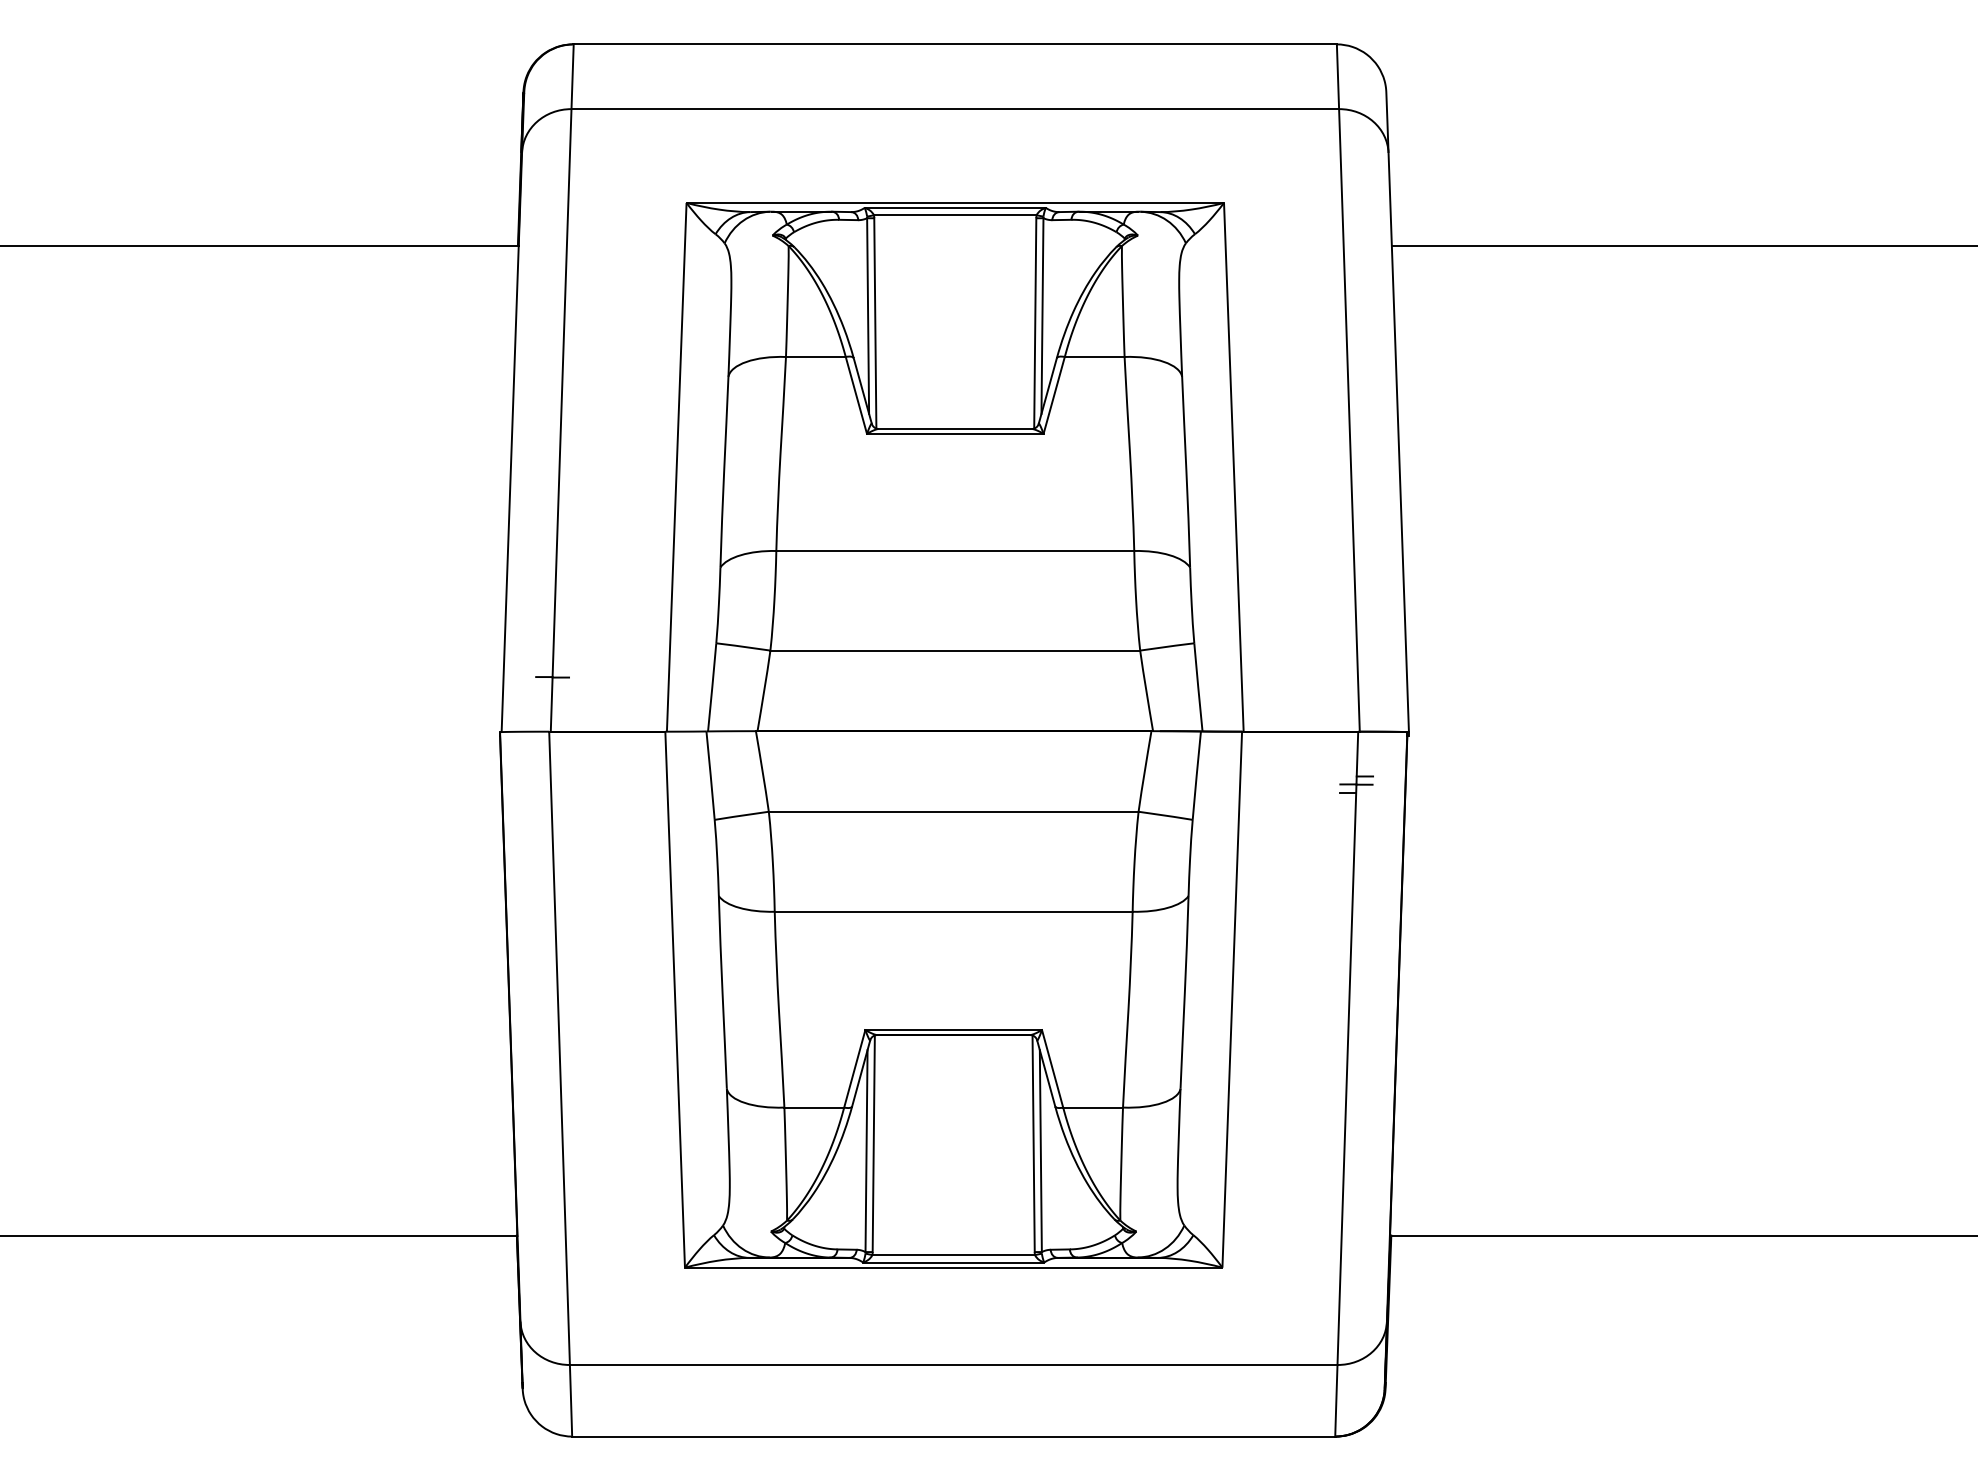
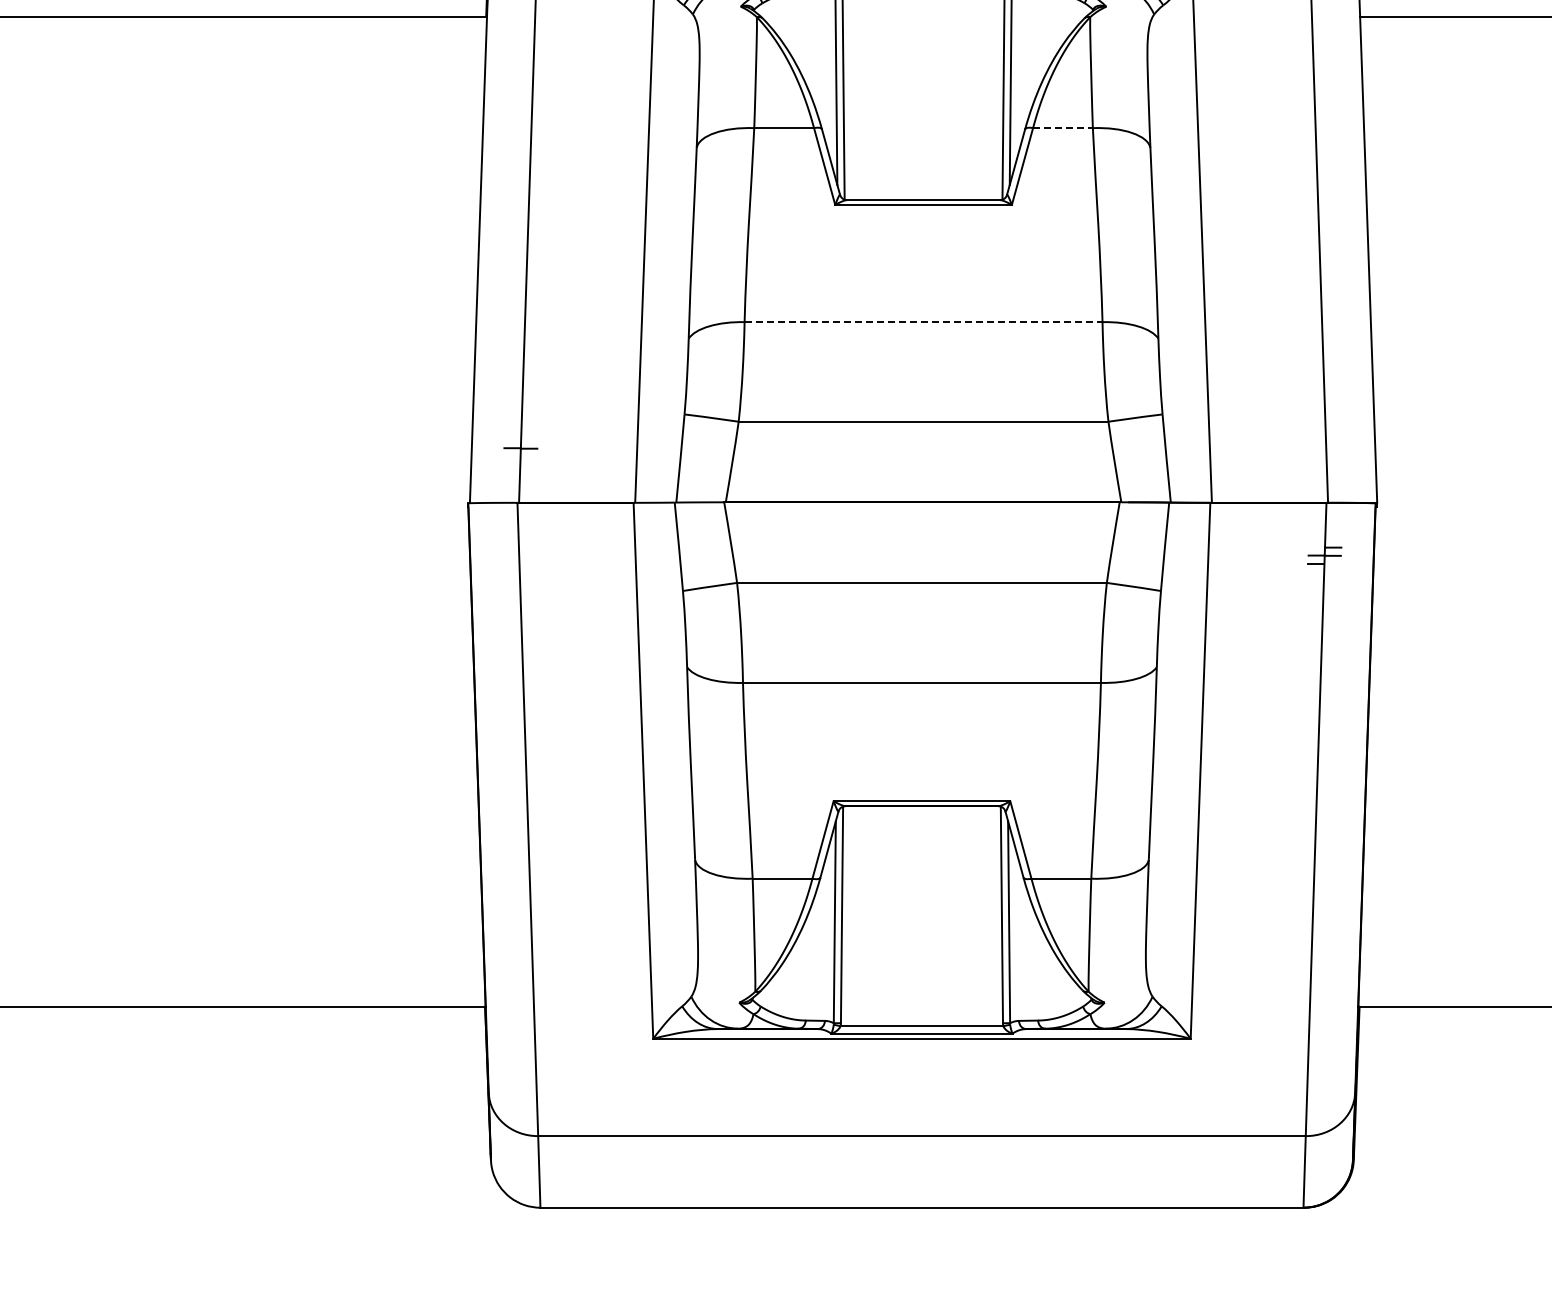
line: (1094, 357) -> (1062, 128), solid -> dashed
line: (955, 551) -> (923, 322), solid -> dashed

